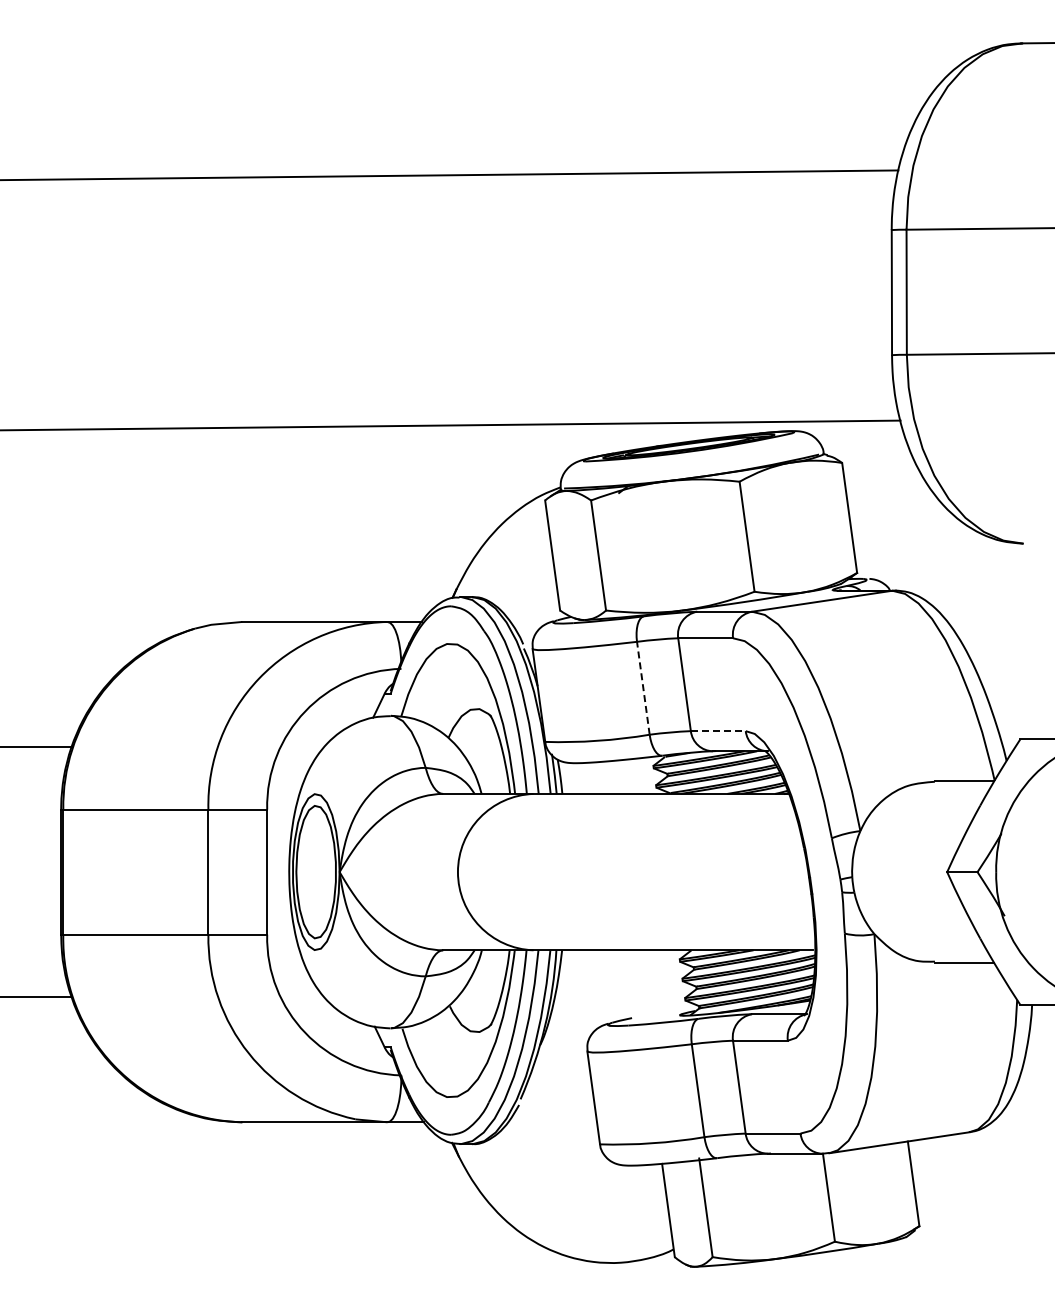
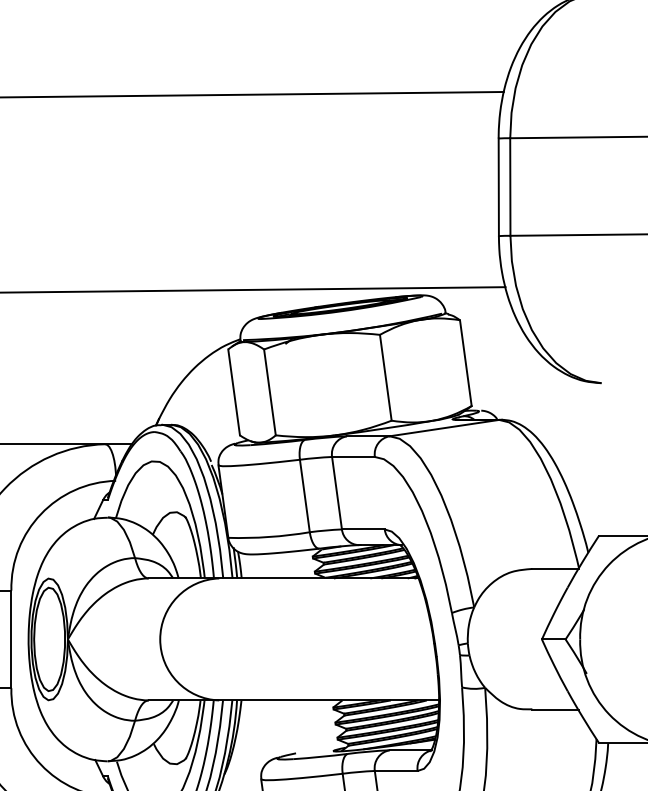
line: (643, 688) -> (304, 496), dashed -> solid
line: (718, 731) -> (363, 529), dashed -> solid

